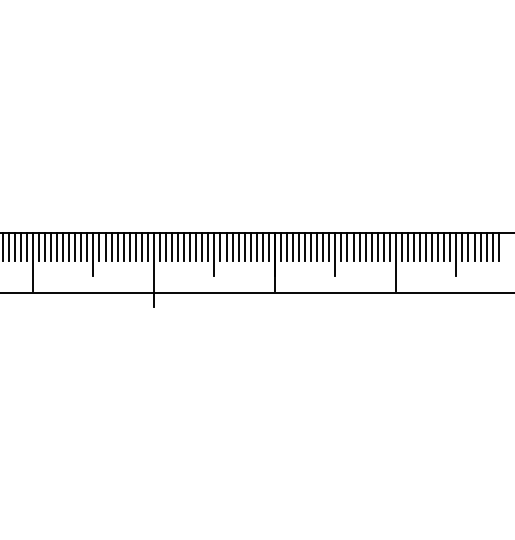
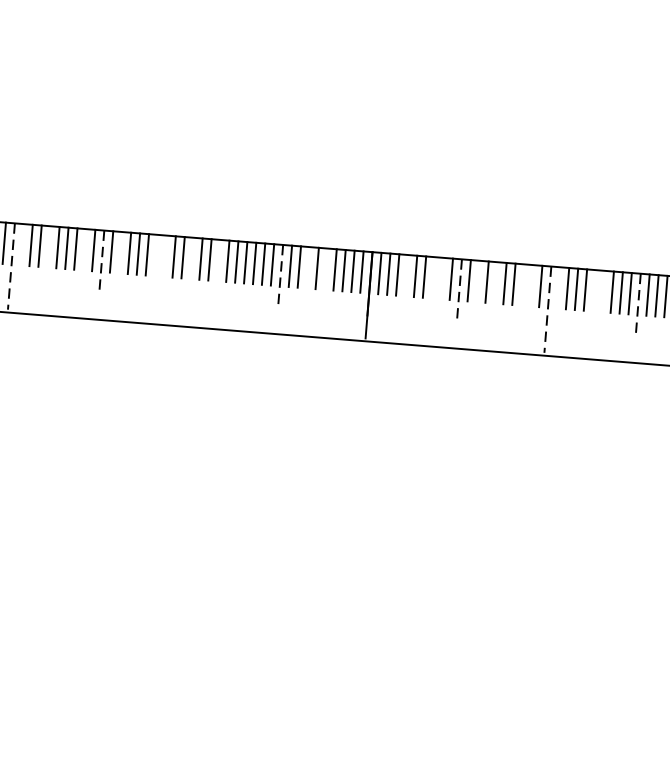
line: (38, 246) -> (21, 244), removed
line: (57, 246) -> (49, 246), removed
line: (81, 246) -> (85, 249), removed
line: (105, 246) -> (120, 252), removed
line: (129, 246) -> (156, 254), removed
line: (135, 246) -> (164, 255), removed
line: (172, 246) -> (219, 260), removed
line: (232, 246) -> (308, 267), removed
line: (244, 246) -> (326, 268), removed
line: (299, 246) -> (407, 275), removed
line: (317, 246) -> (433, 277), removed
line: (323, 246) -> (442, 278), removed
line: (347, 246) -> (478, 280), removed
line: (359, 246) -> (495, 282), removed
line: (377, 246) -> (522, 284), removed
line: (383, 246) -> (531, 285), removed
line: (401, 246) -> (558, 287), removed
line: (426, 246) -> (595, 290), removed
line: (432, 246) -> (603, 290), removed
line: (93, 254) -> (101, 262), solid -> dashed
line: (214, 254) -> (280, 276), solid -> dashed
line: (335, 254) -> (459, 291), solid -> dashed
line: (456, 254) -> (638, 305), solid -> dashed
line: (32, 262) -> (10, 267), solid -> dashed
line: (395, 262) -> (547, 310), solid -> dashed
line: (153, 269) -> (188, 291), removed

